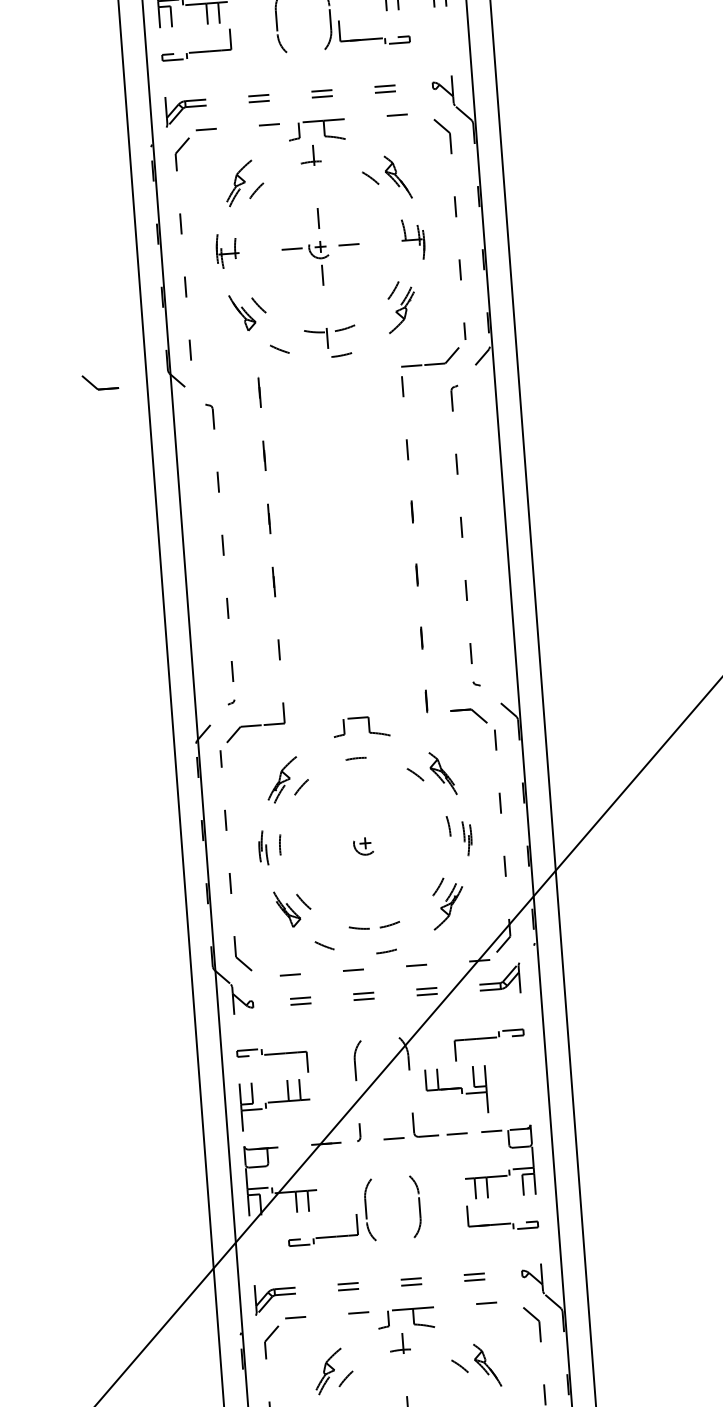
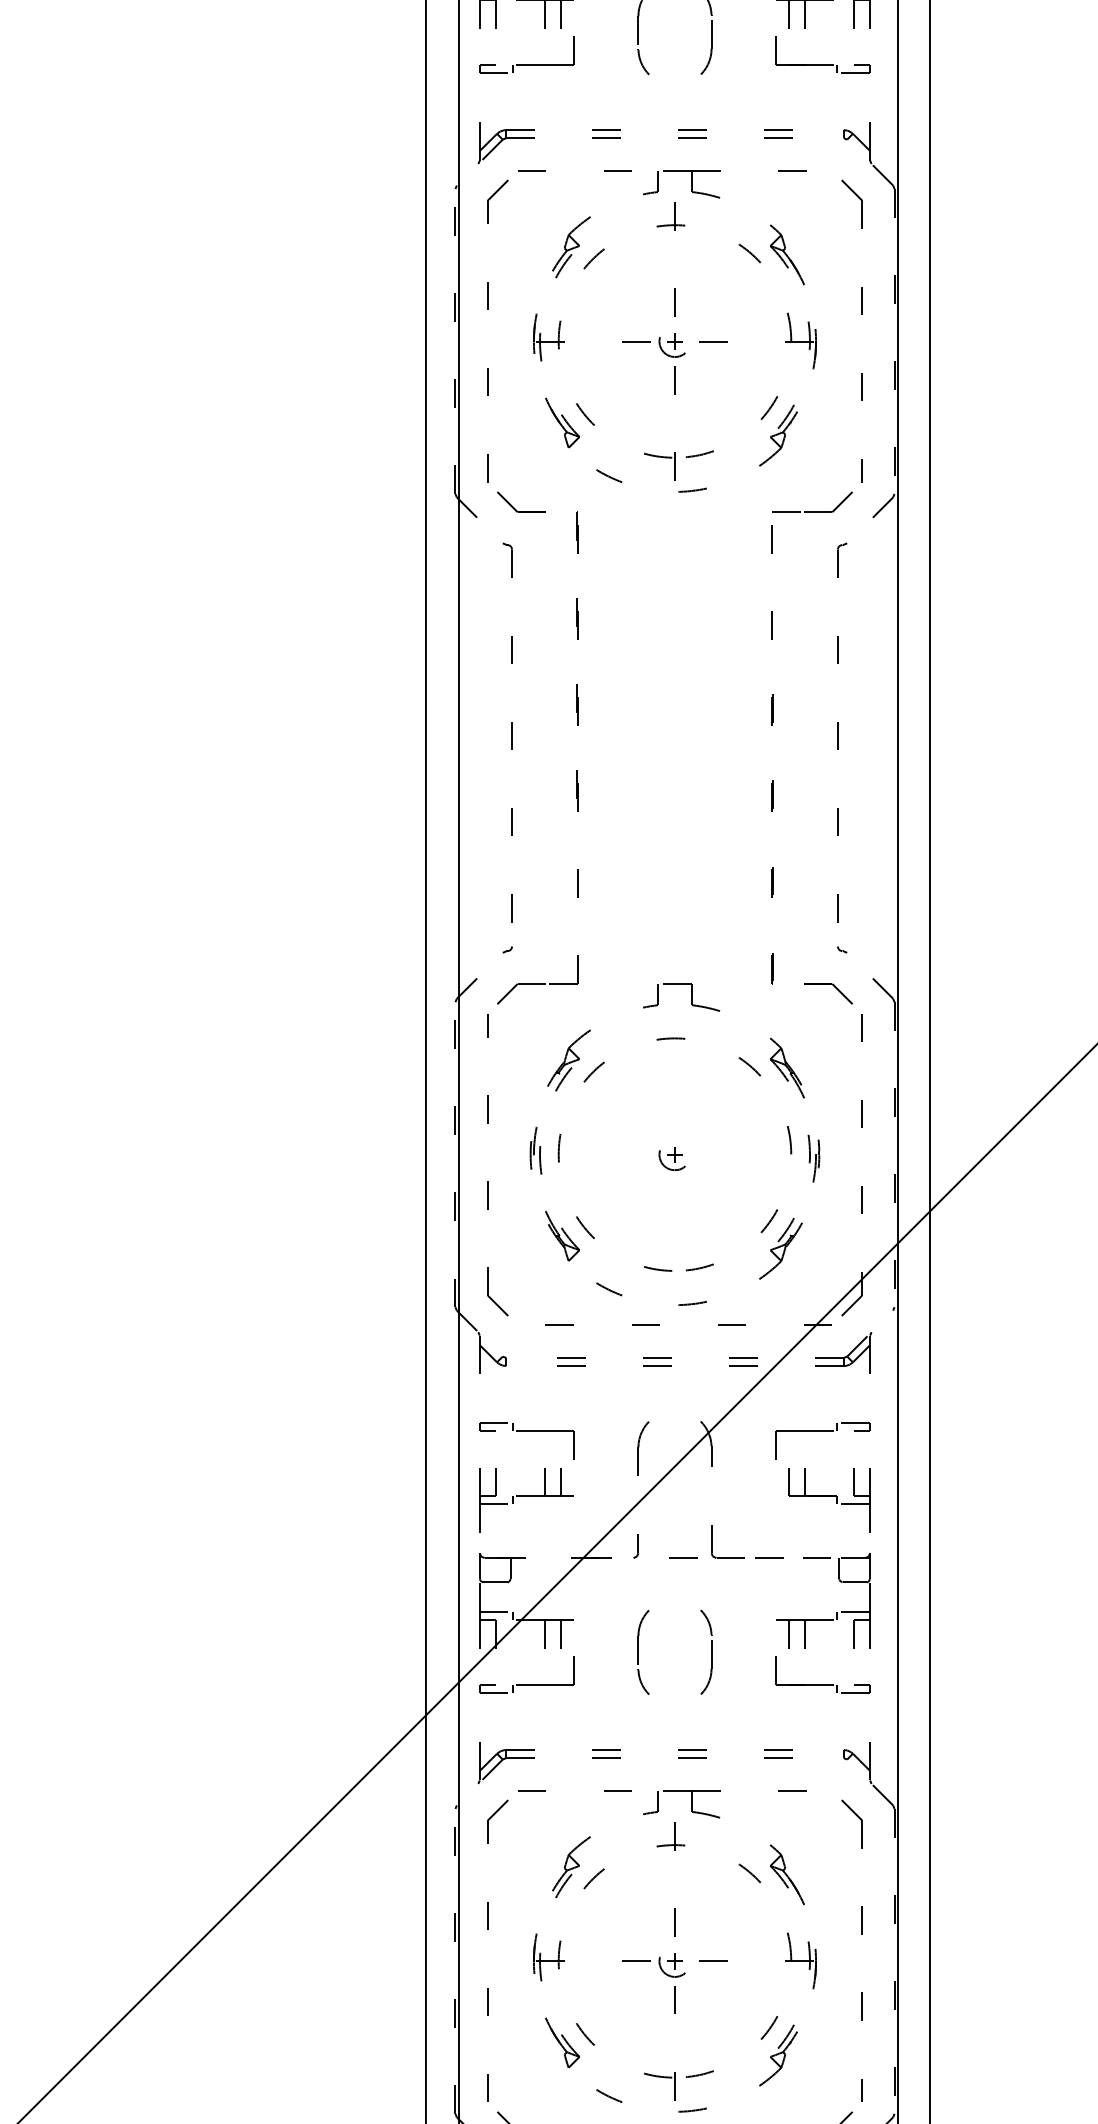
part: (374, 38) -> (822, 64), moved
part: (95, 386) -> (514, 507), moved
part: (456, 1091) -> (829, 1500), moved
part: (323, 1237) -> (526, 1684), moved

